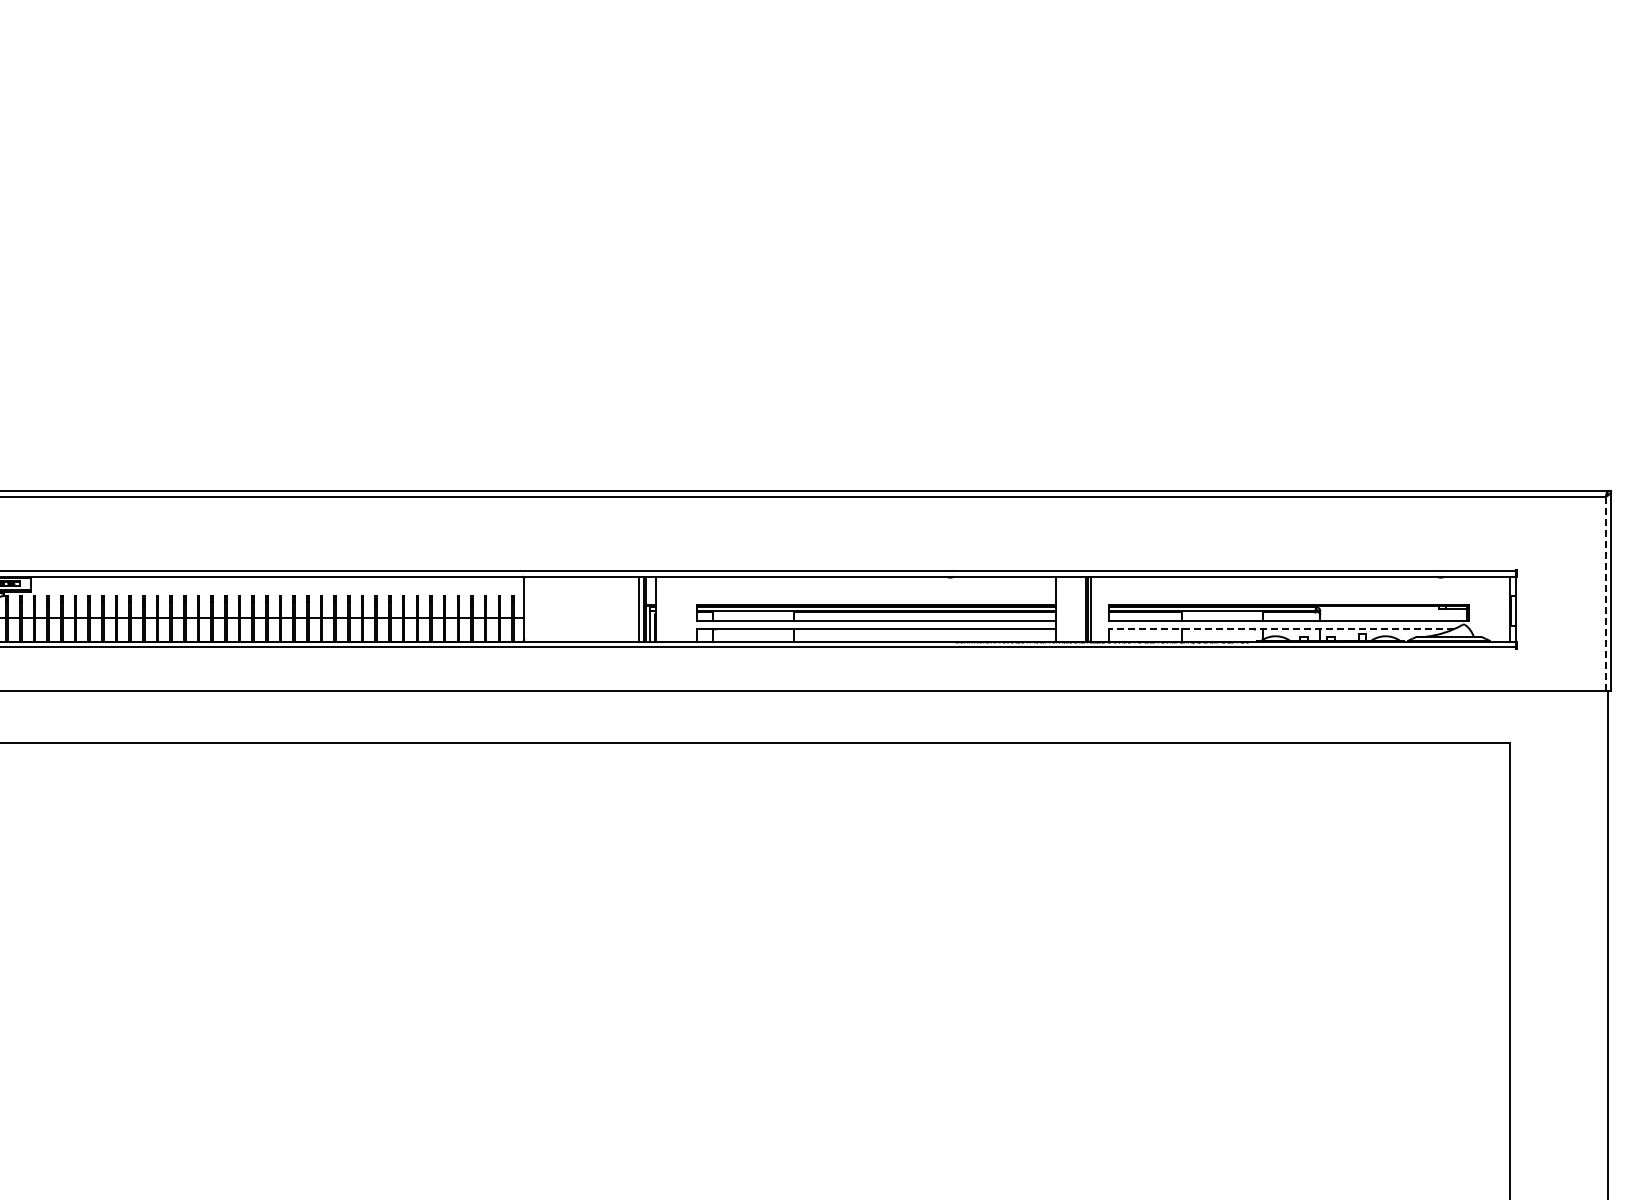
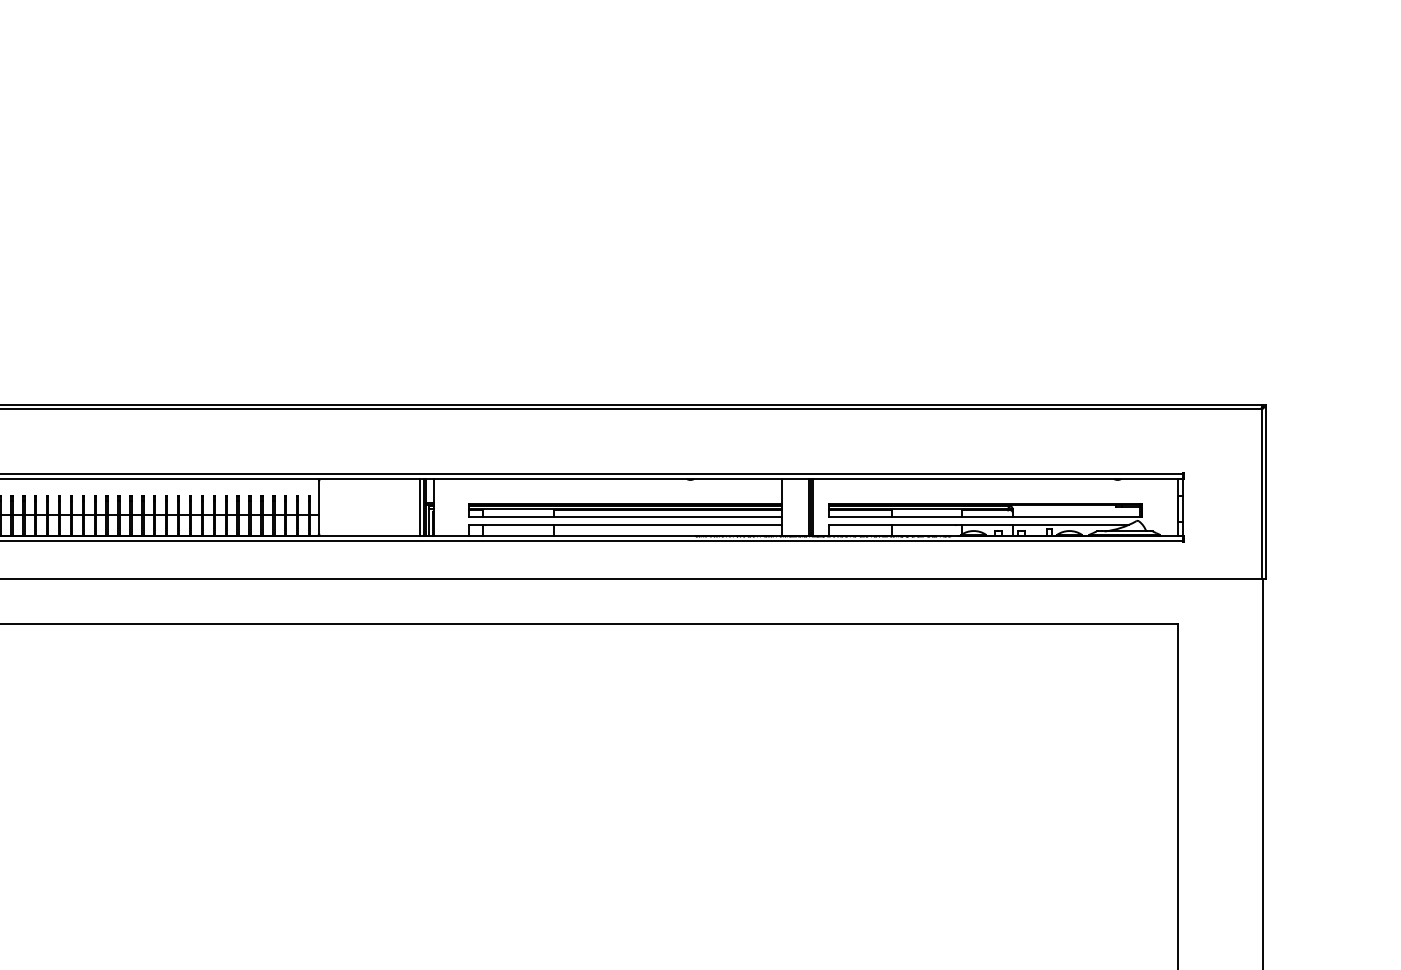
line: (1606, 593) -> (1261, 493), dashed -> solid
line: (1280, 629) -> (977, 525), dashed -> solid

